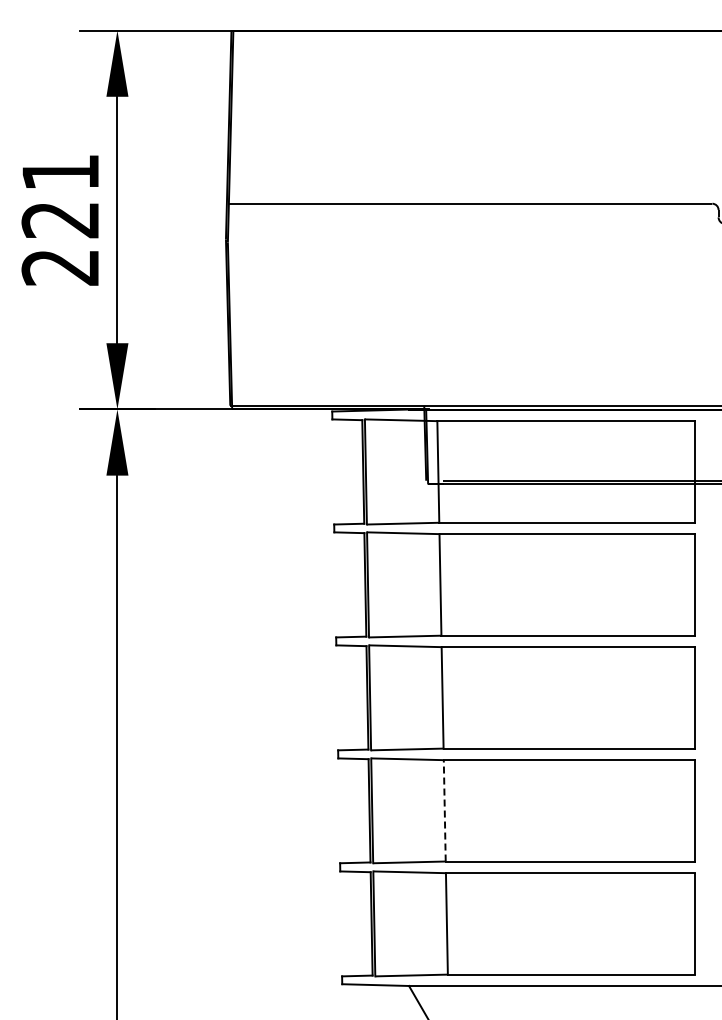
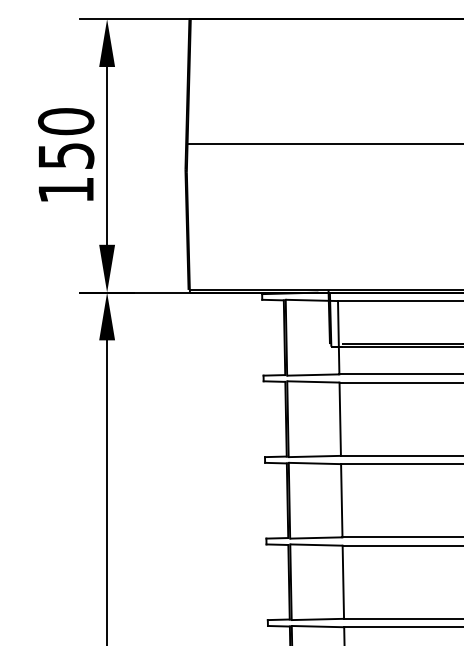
text: (60, 219) -> (66, 155), 221 -> 150
line: (444, 810) -> (343, 582), dashed -> solid

